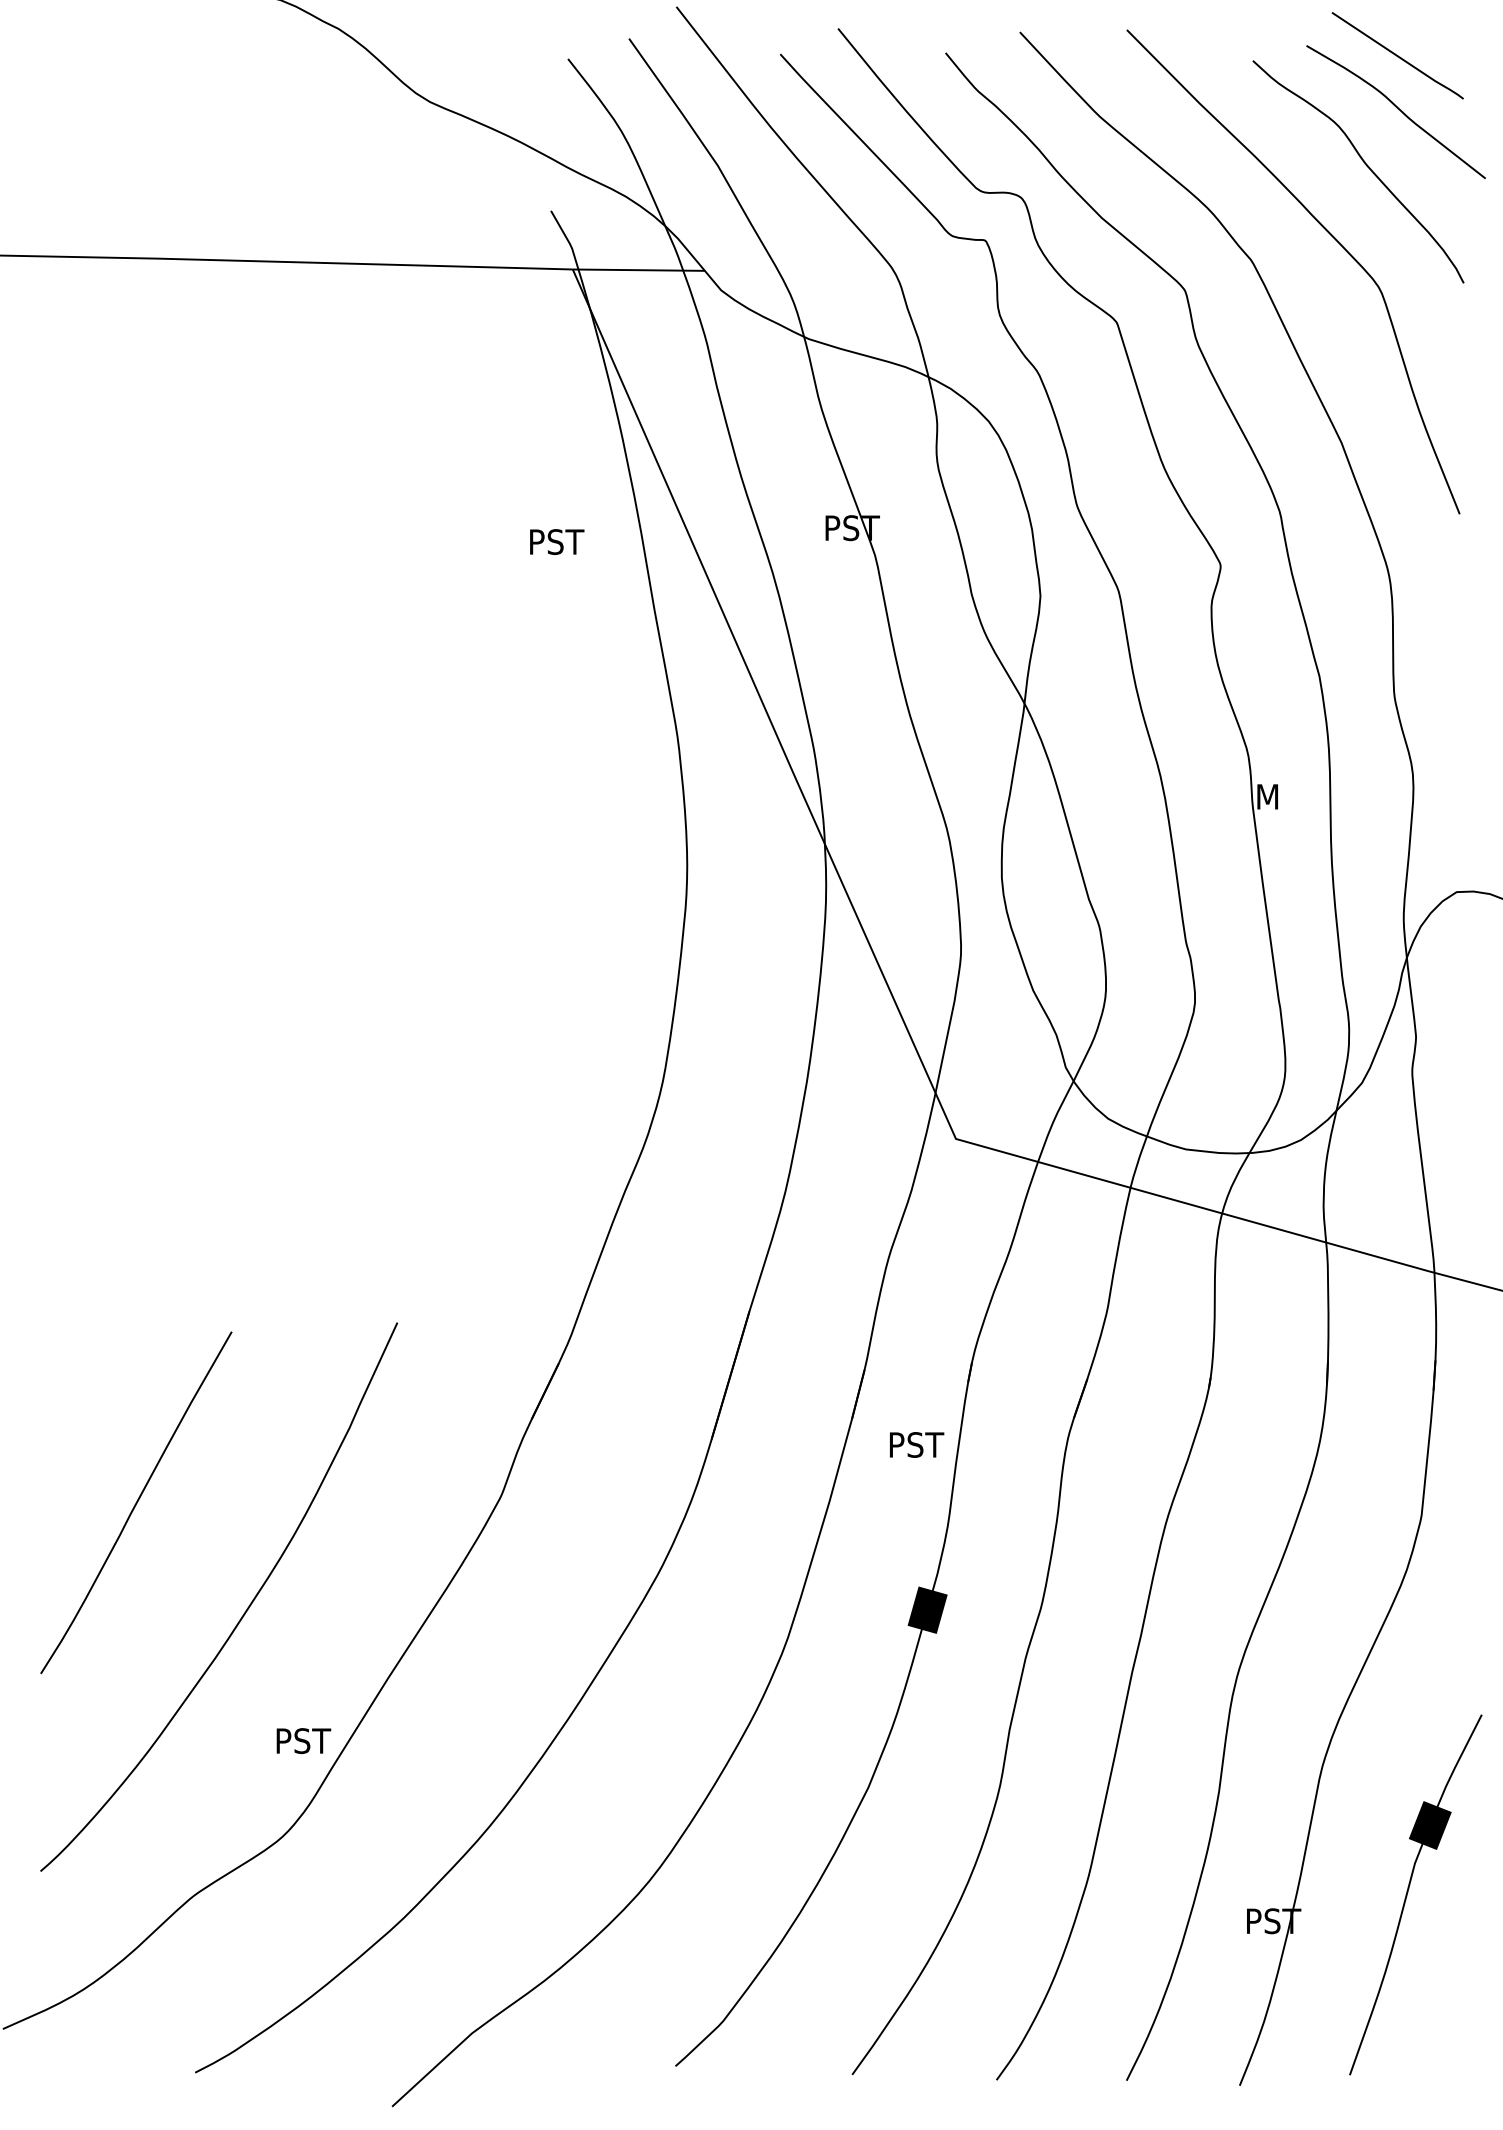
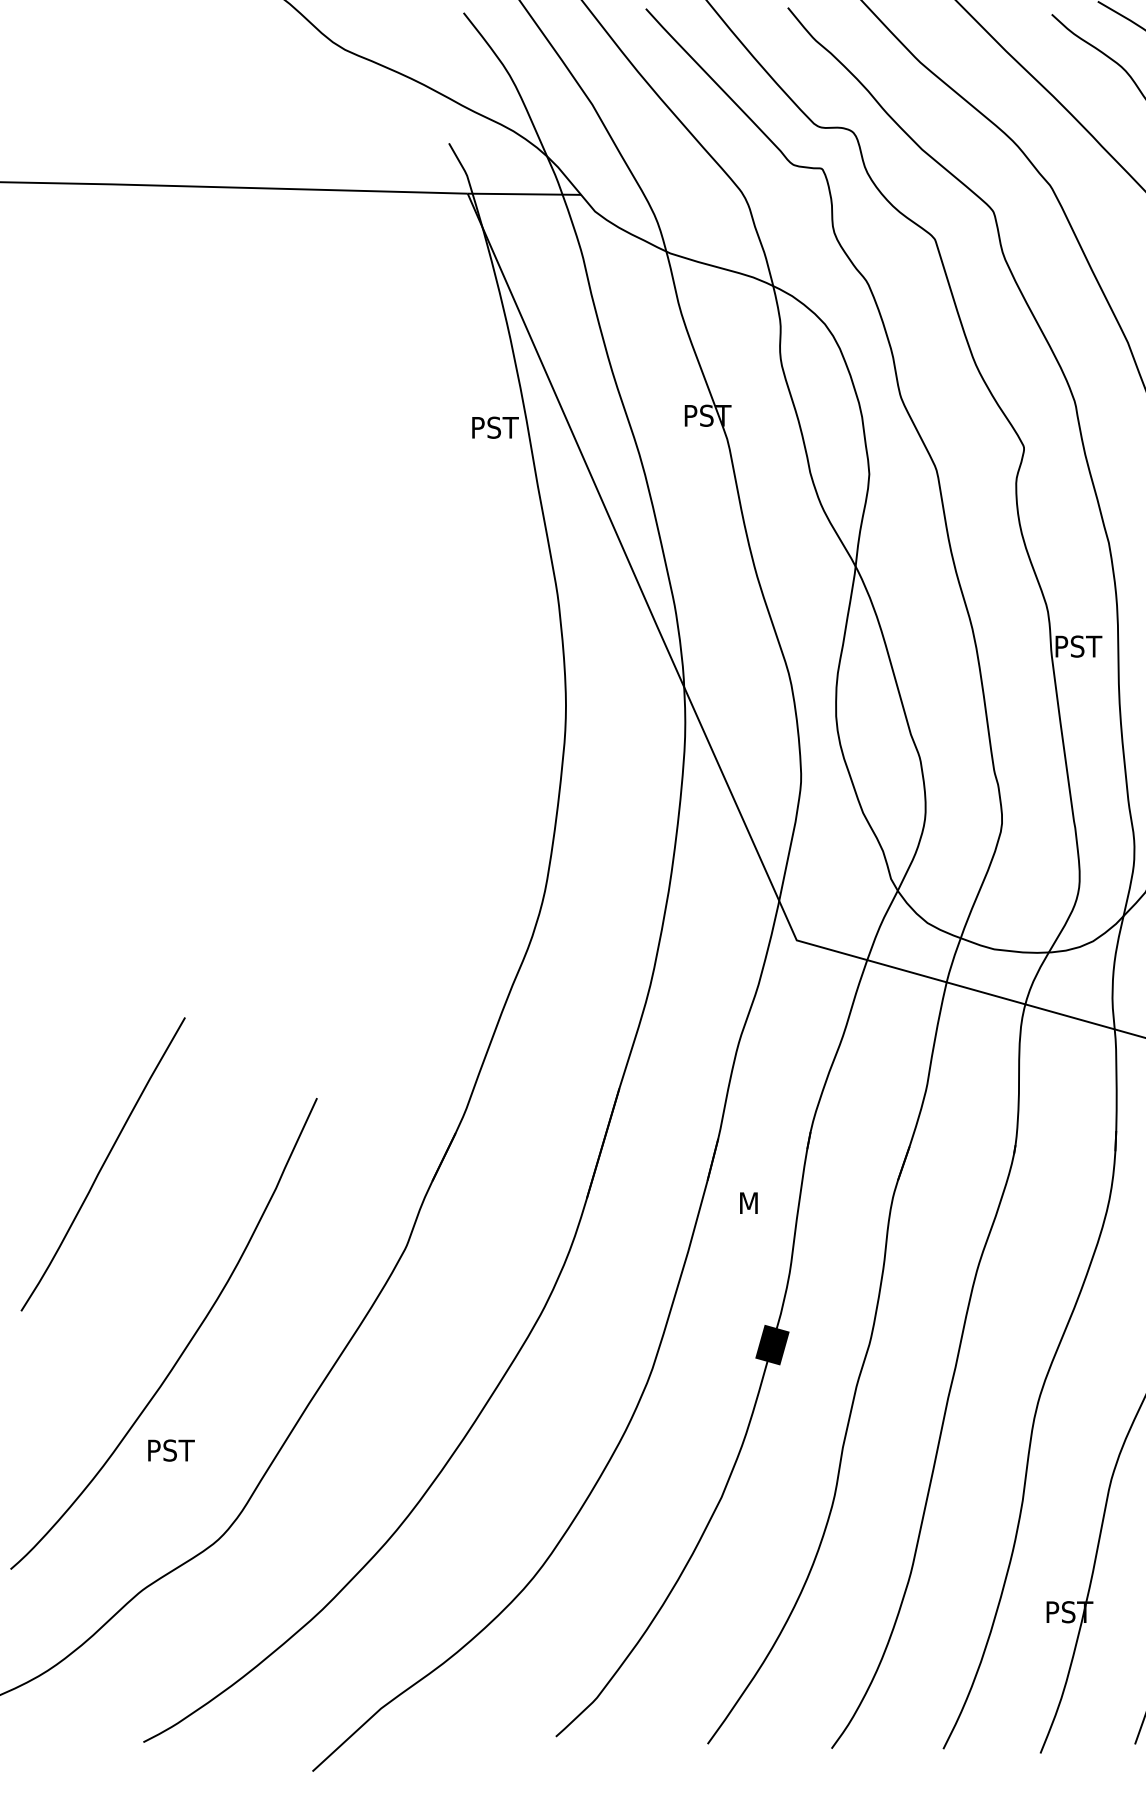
text: (557, 541) -> (495, 427), moved
text: (1285, 796) -> (1079, 646), M -> PST
text: (918, 1444) -> (764, 1202), PST -> M
curve: (136, 1502) -> (103, 1164), moved
text: (303, 1741) -> (171, 1450), moved

